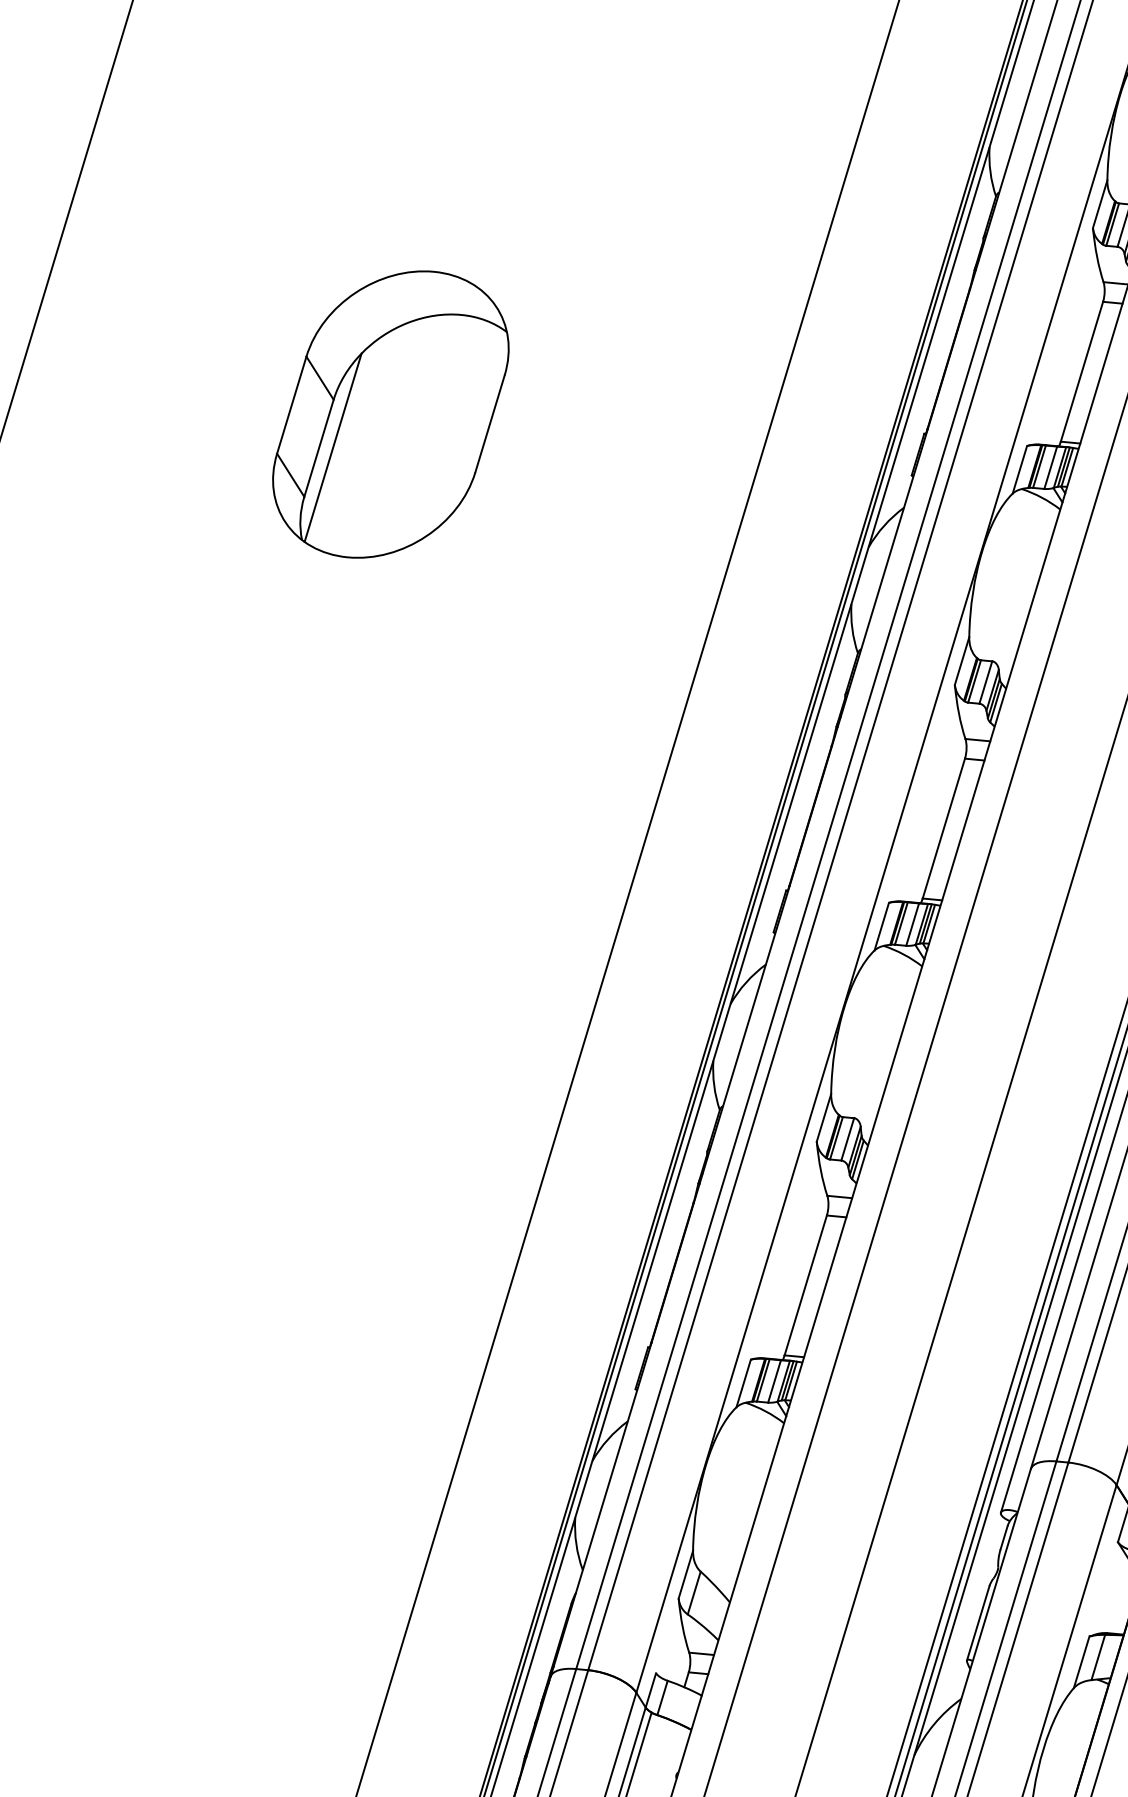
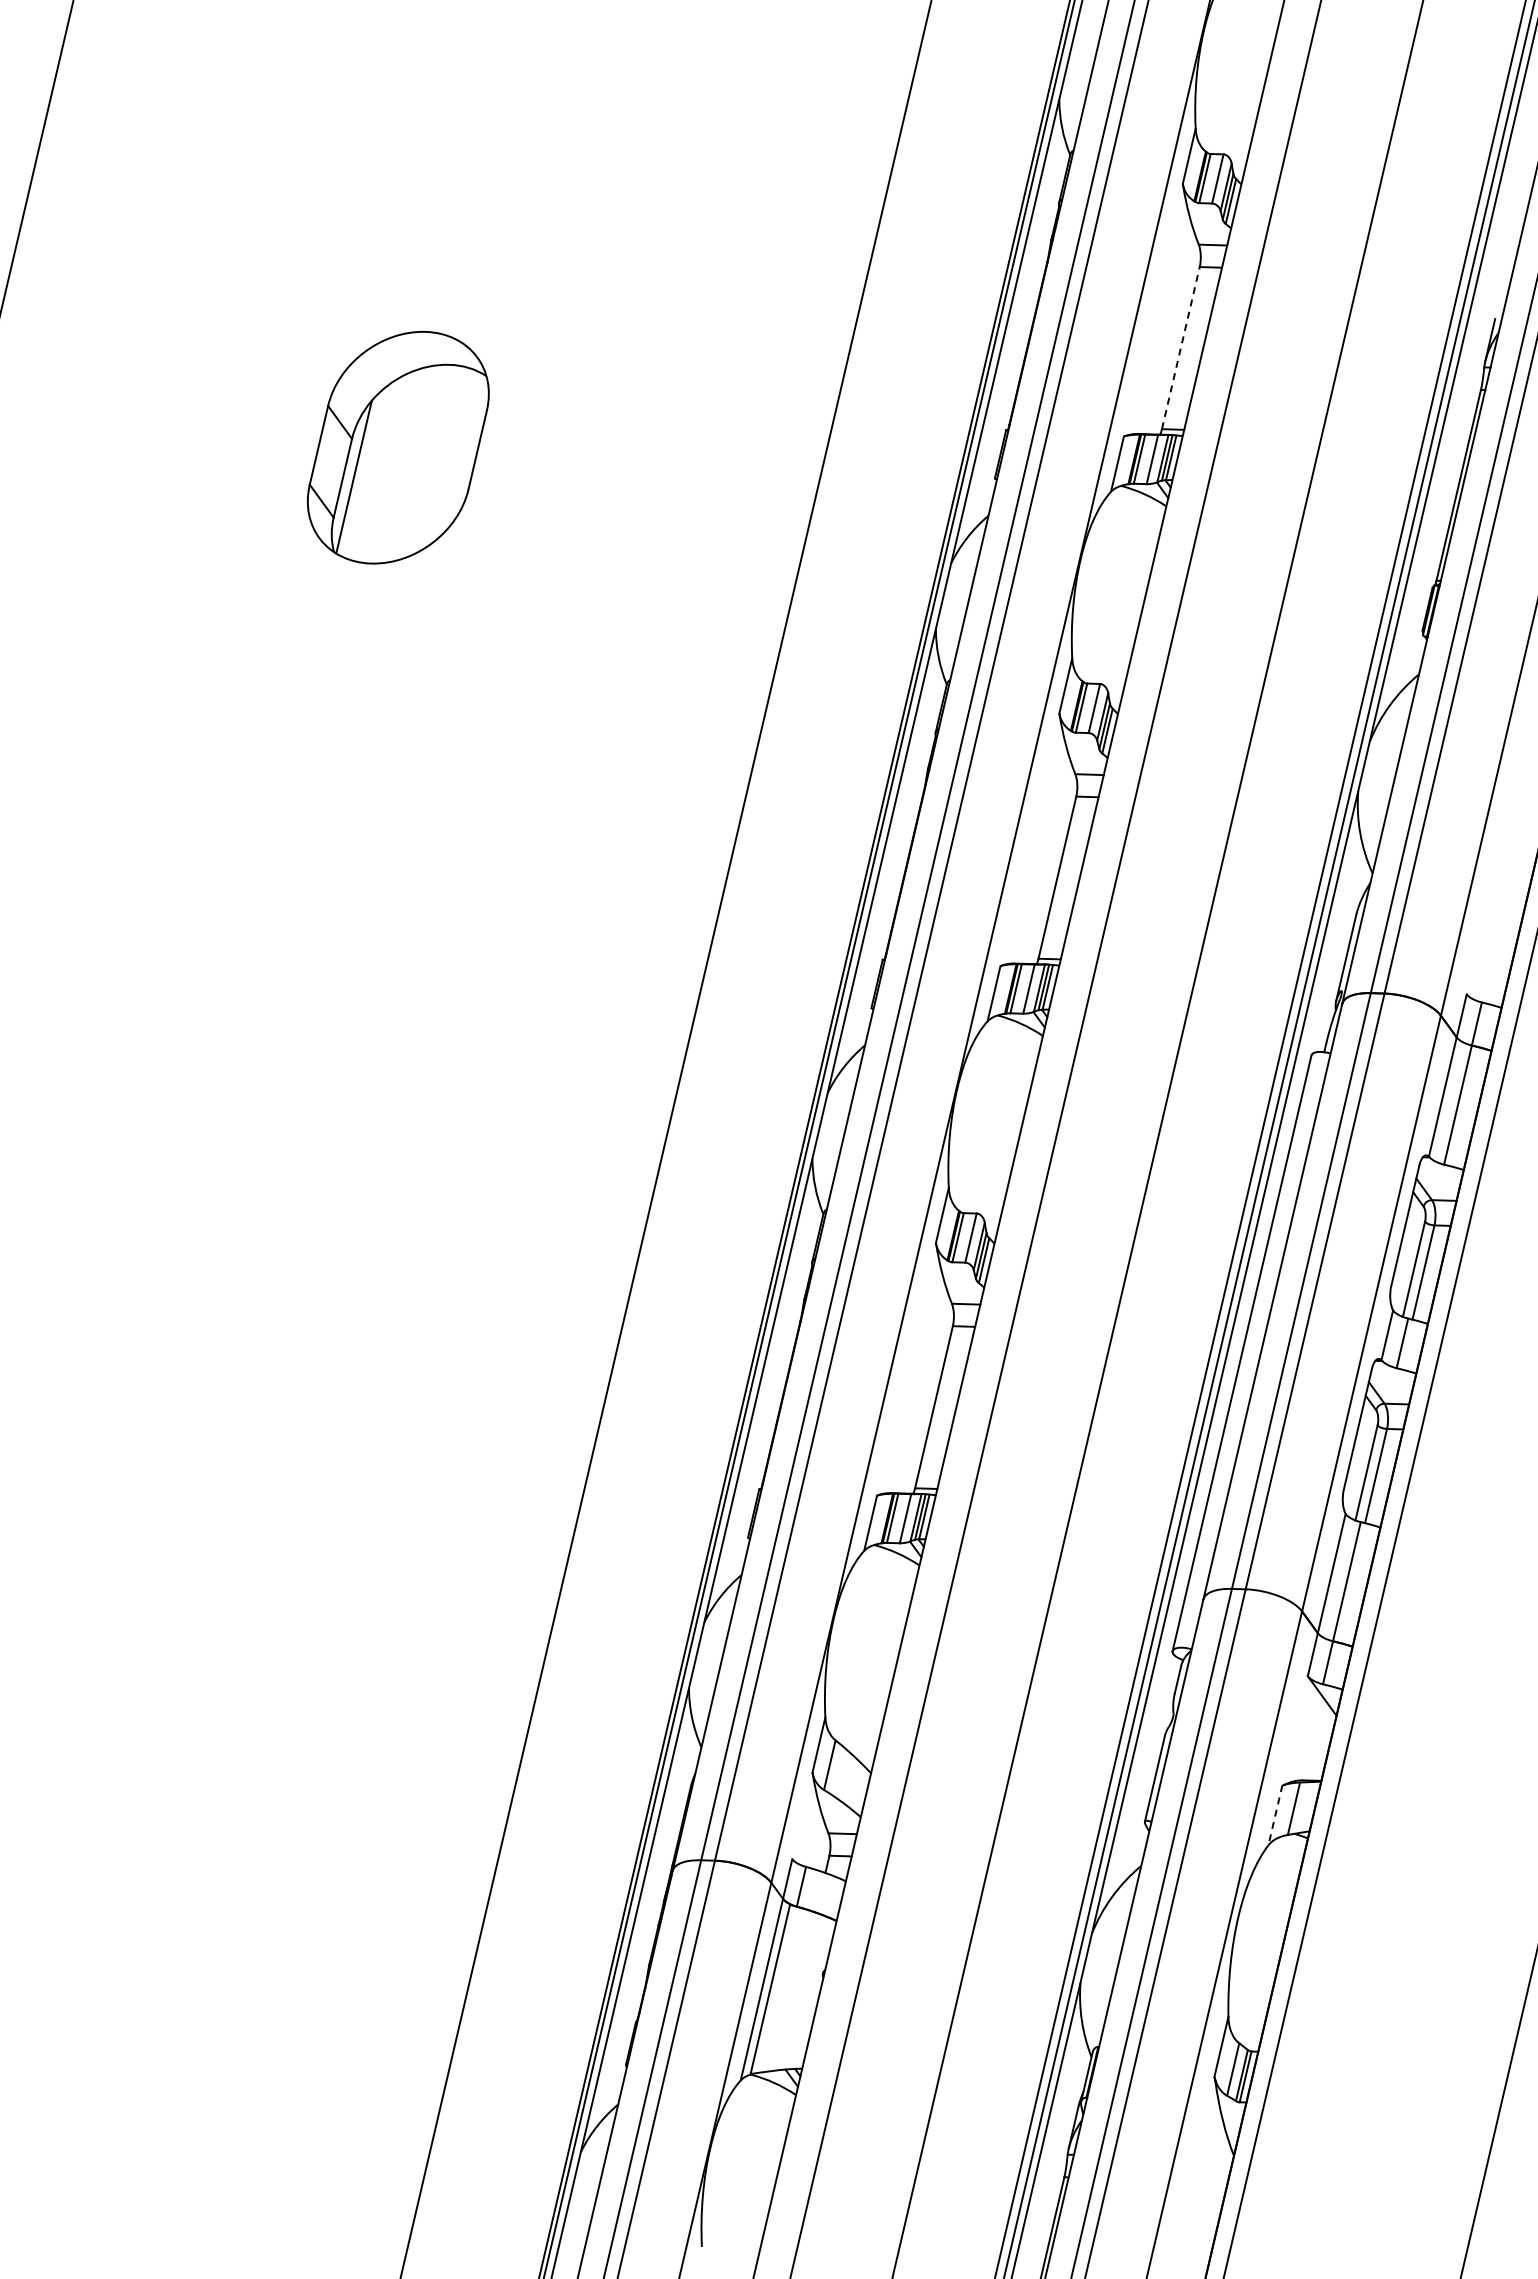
line: (1081, 371) -> (1180, 347), solid -> dashed
part: (391, 414) -> (398, 447), size x0.7
line: (1081, 1662) -> (1275, 1815), solid -> dashed

